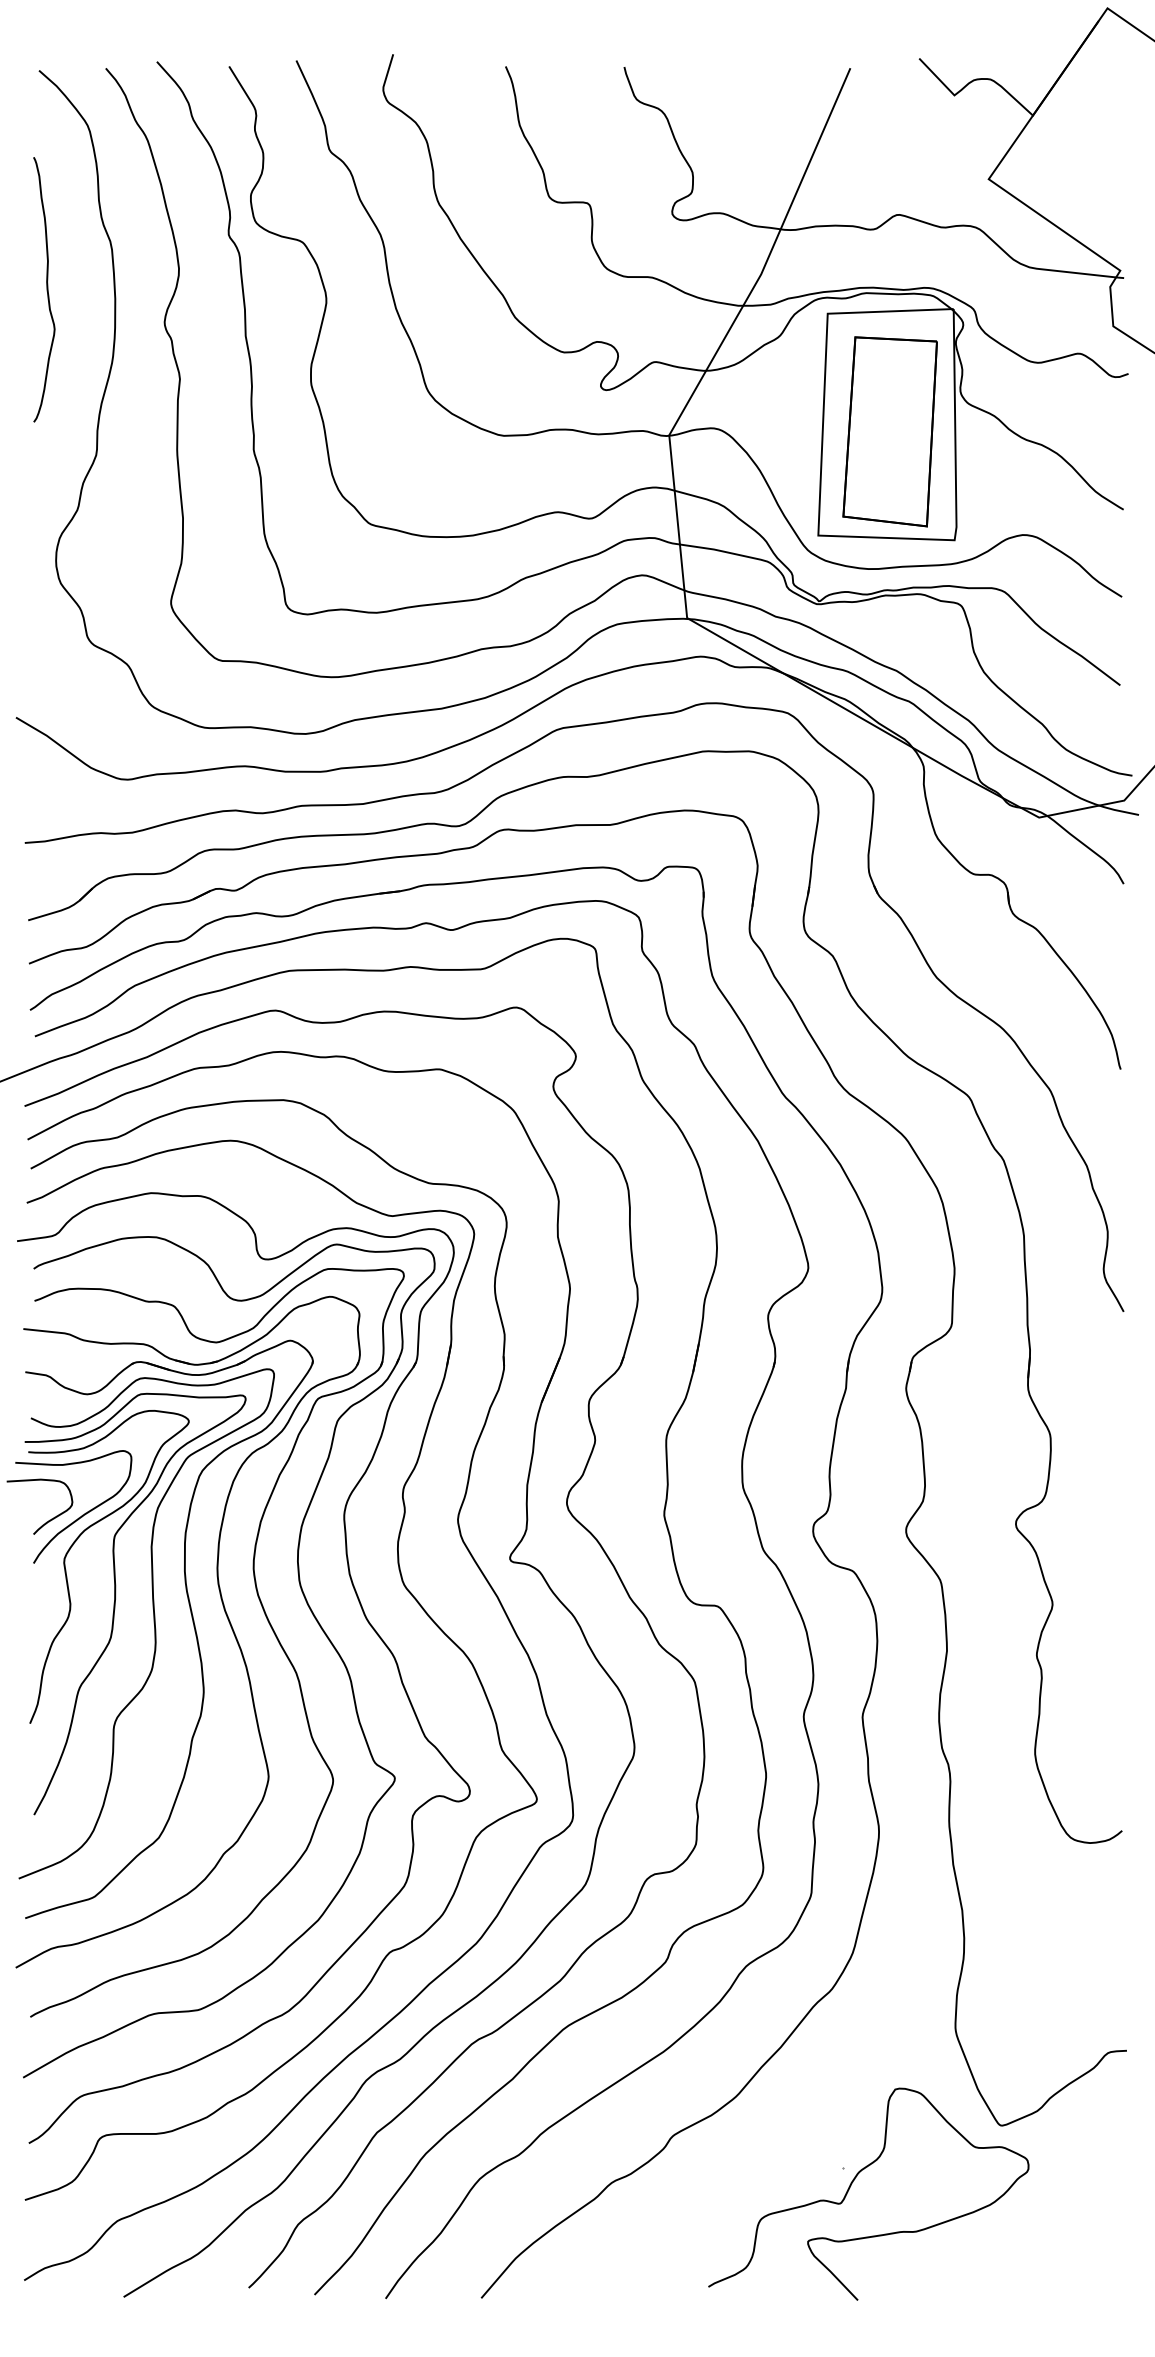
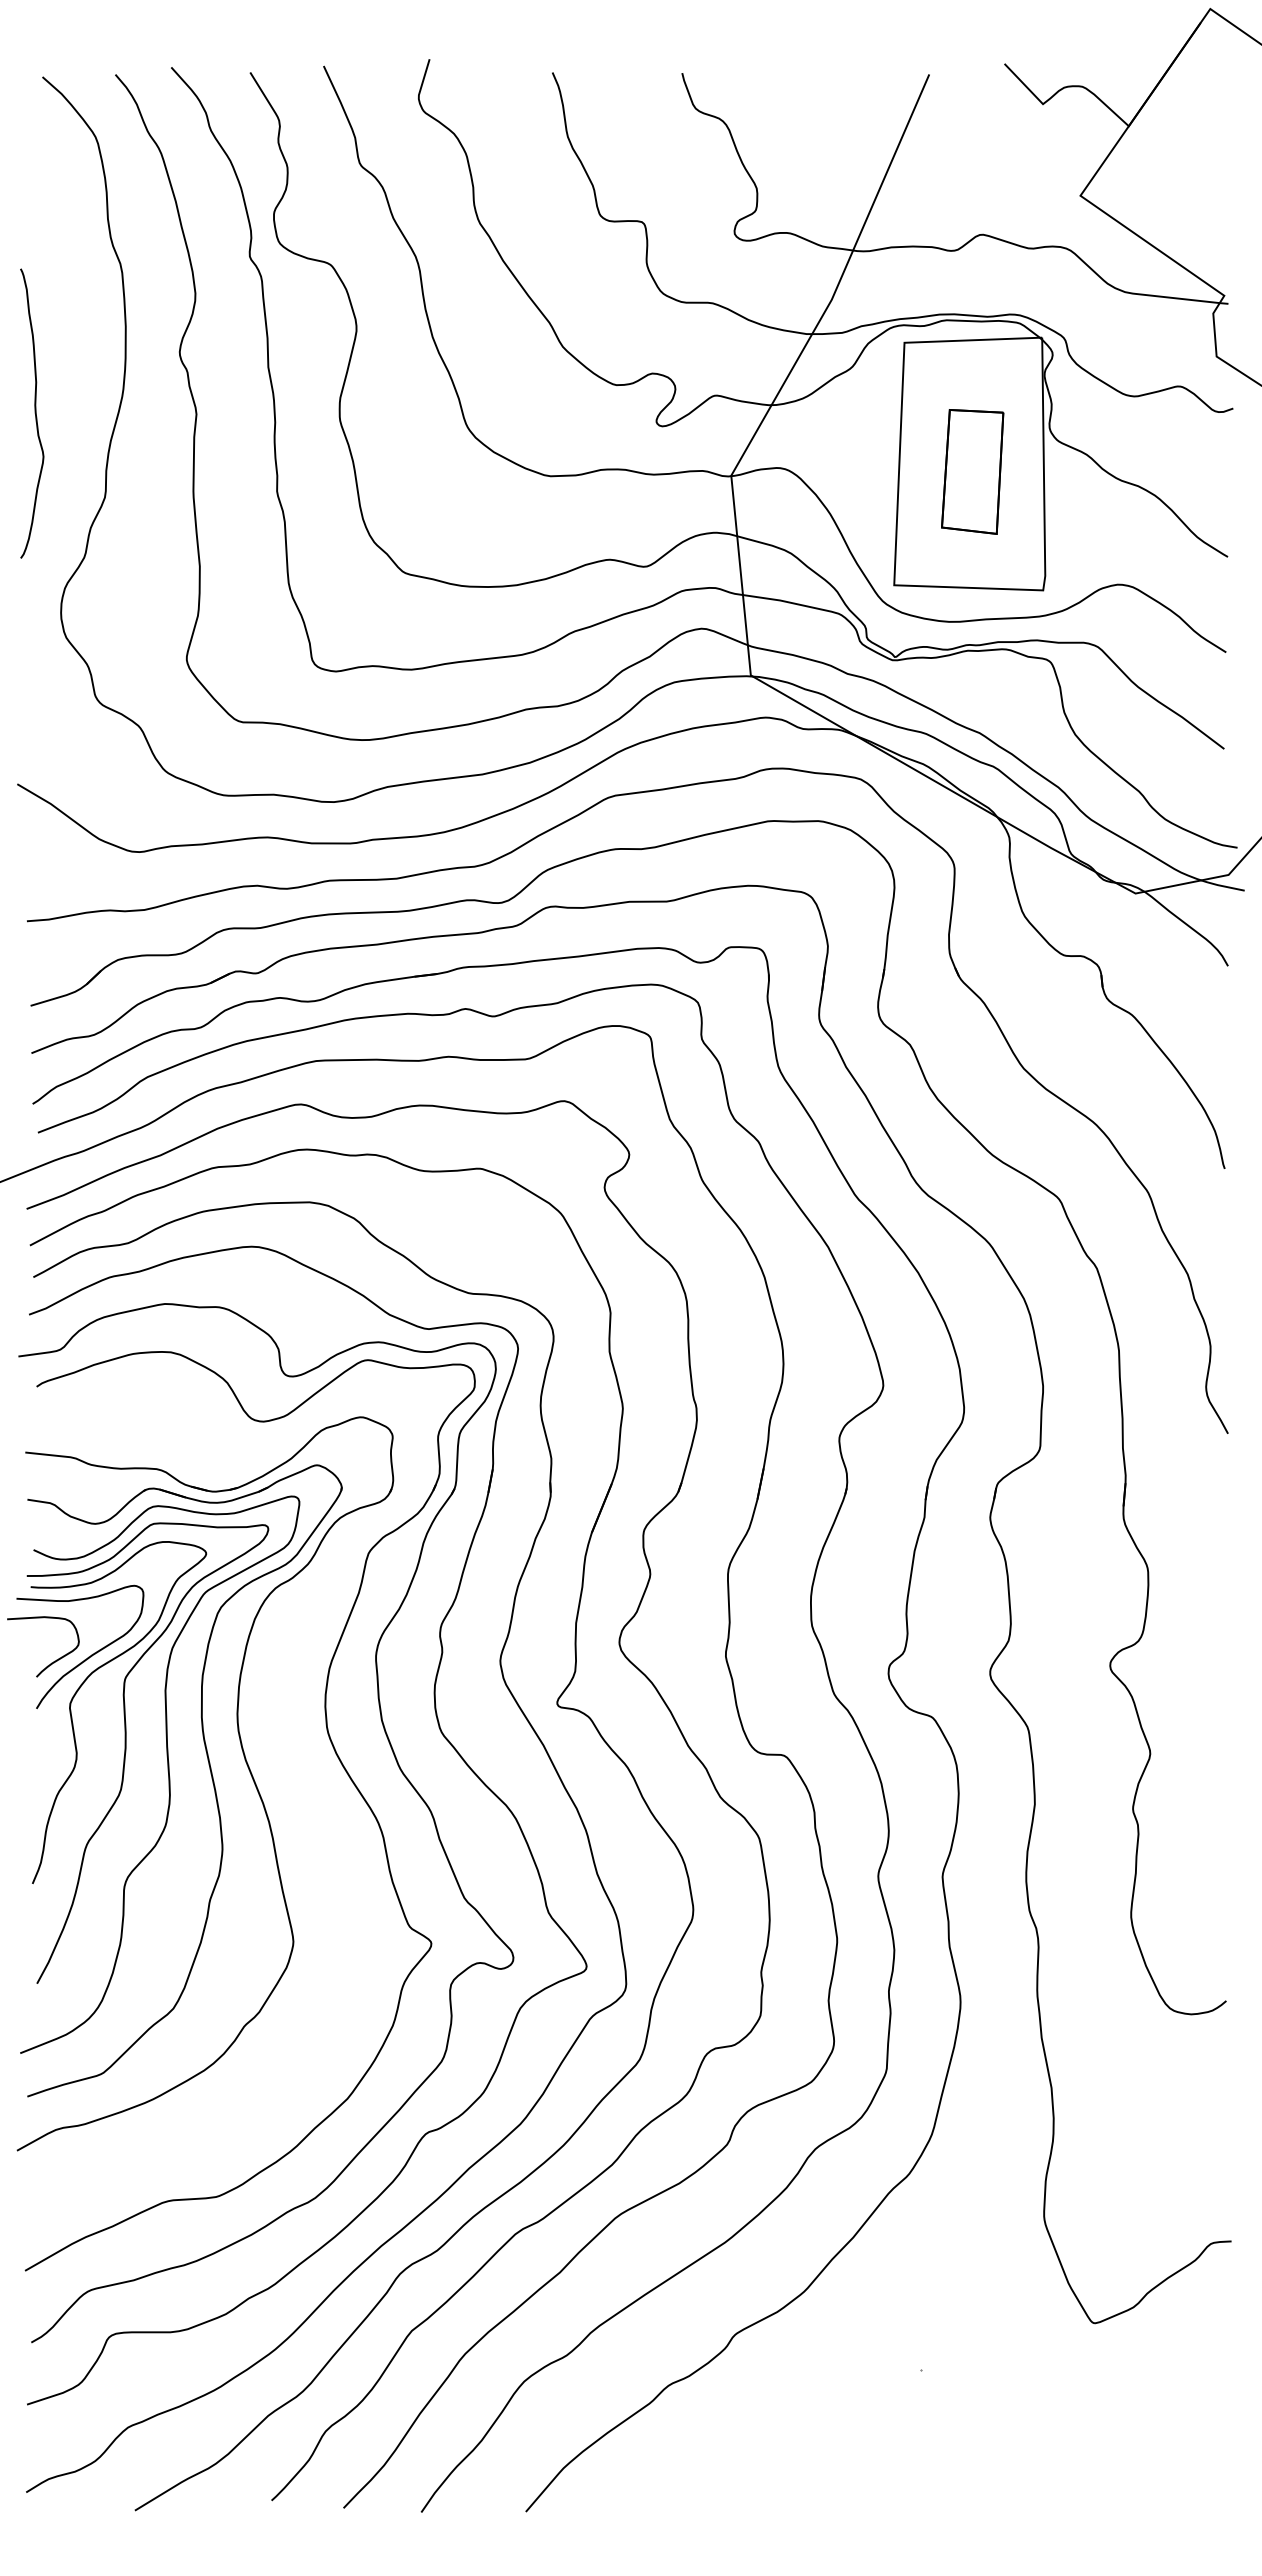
curve: (46, 289) -> (34, 413), moved
part: (889, 431) -> (972, 471), size x0.6
part: (265, 1618) -> (290, 1768), removed
curve: (853, 2182) -> (932, 2385), removed

